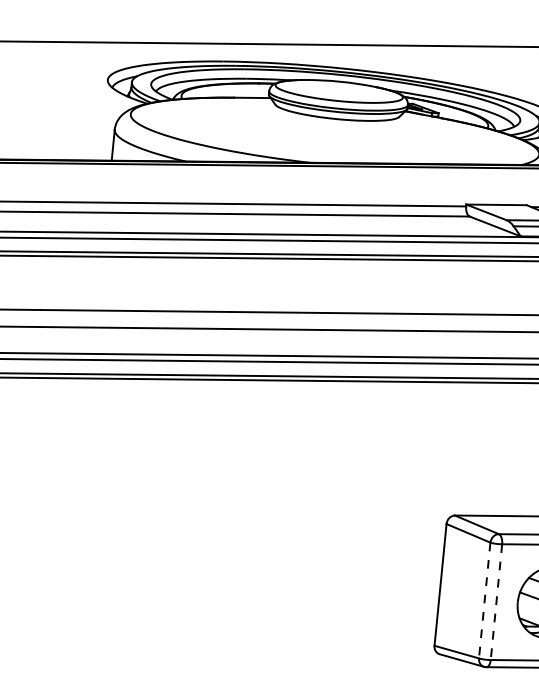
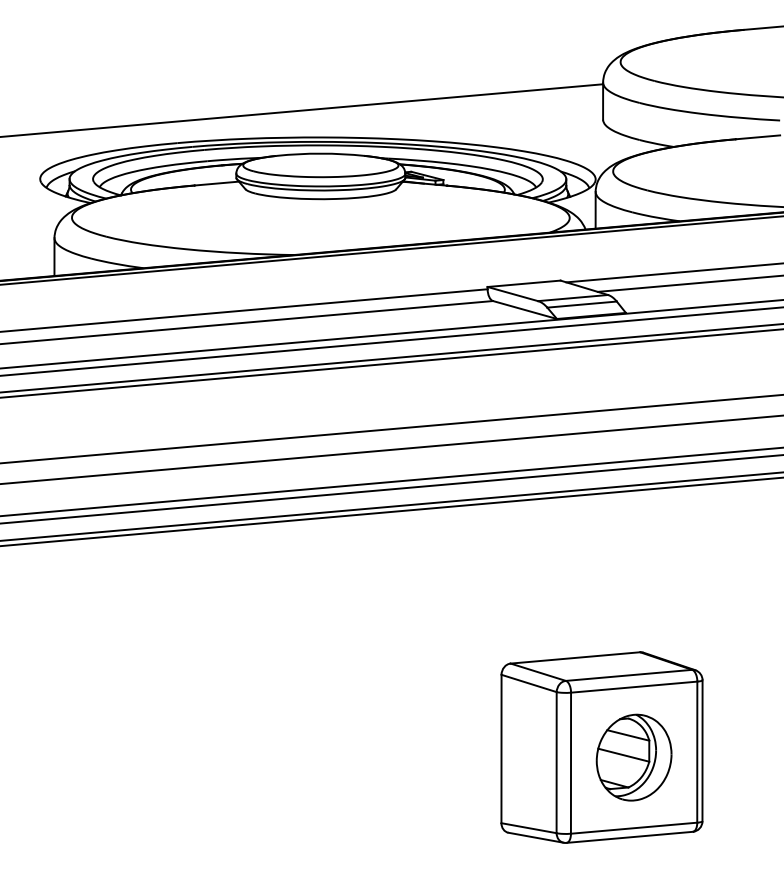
line: (484, 600) -> (556, 762), dashed -> solid
line: (496, 602) -> (571, 763), dashed -> solid

